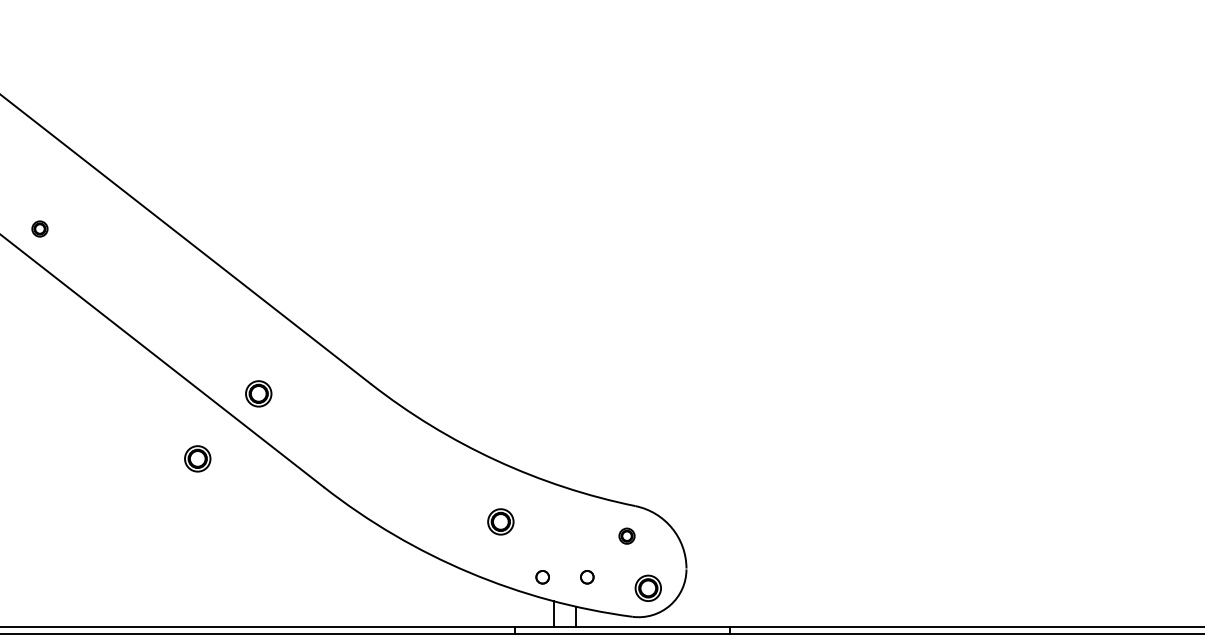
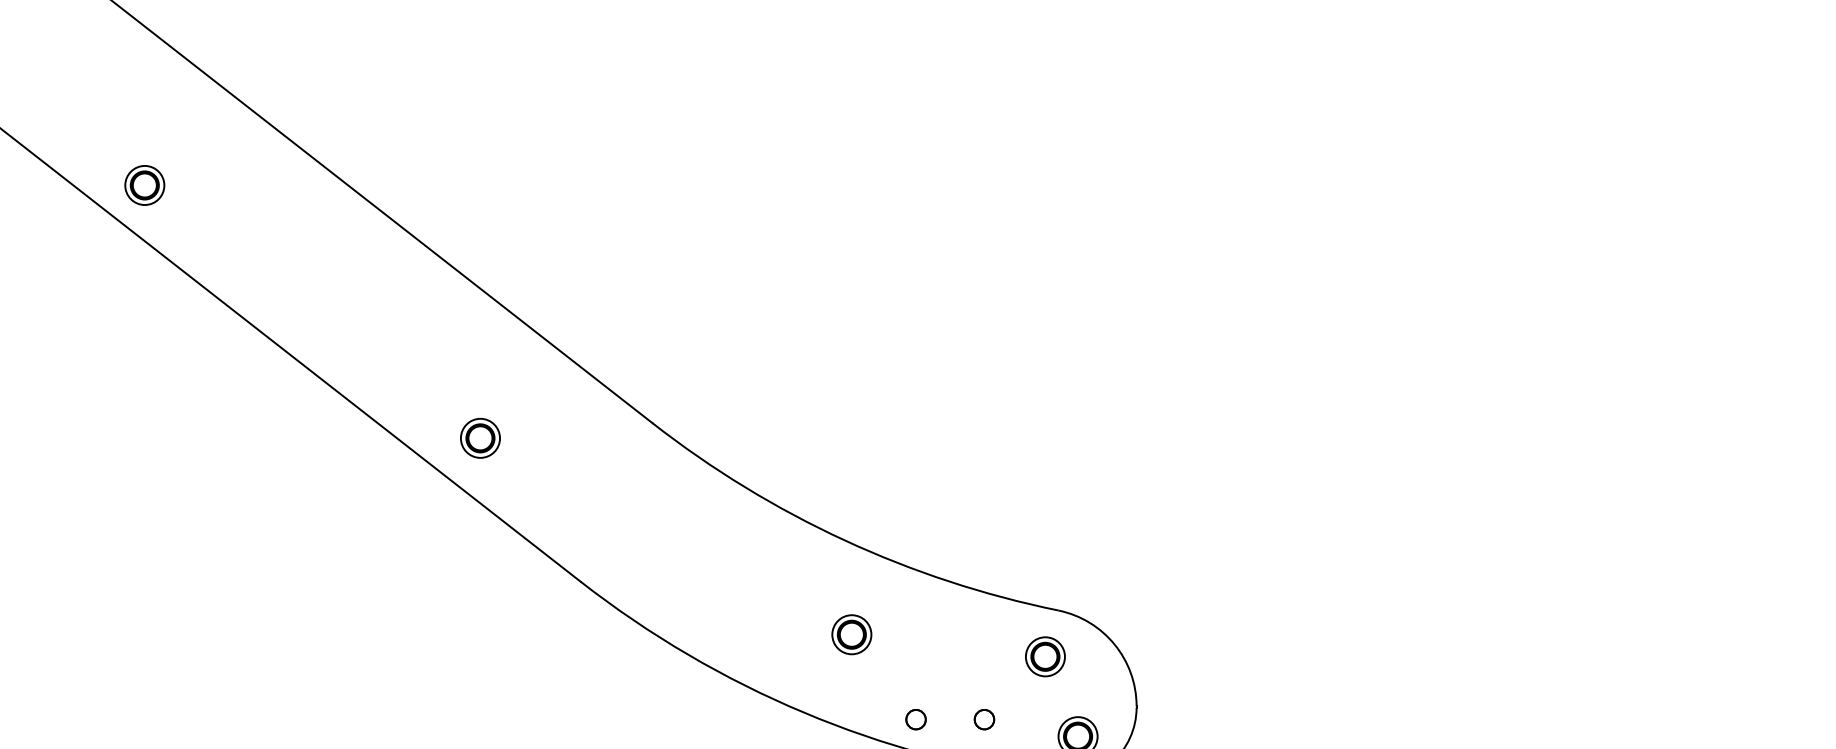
part: (39, 228) -> (144, 184), size x1.67
part: (197, 458) -> (386, 537), removed
part: (626, 535) -> (1044, 655), size x1.67

